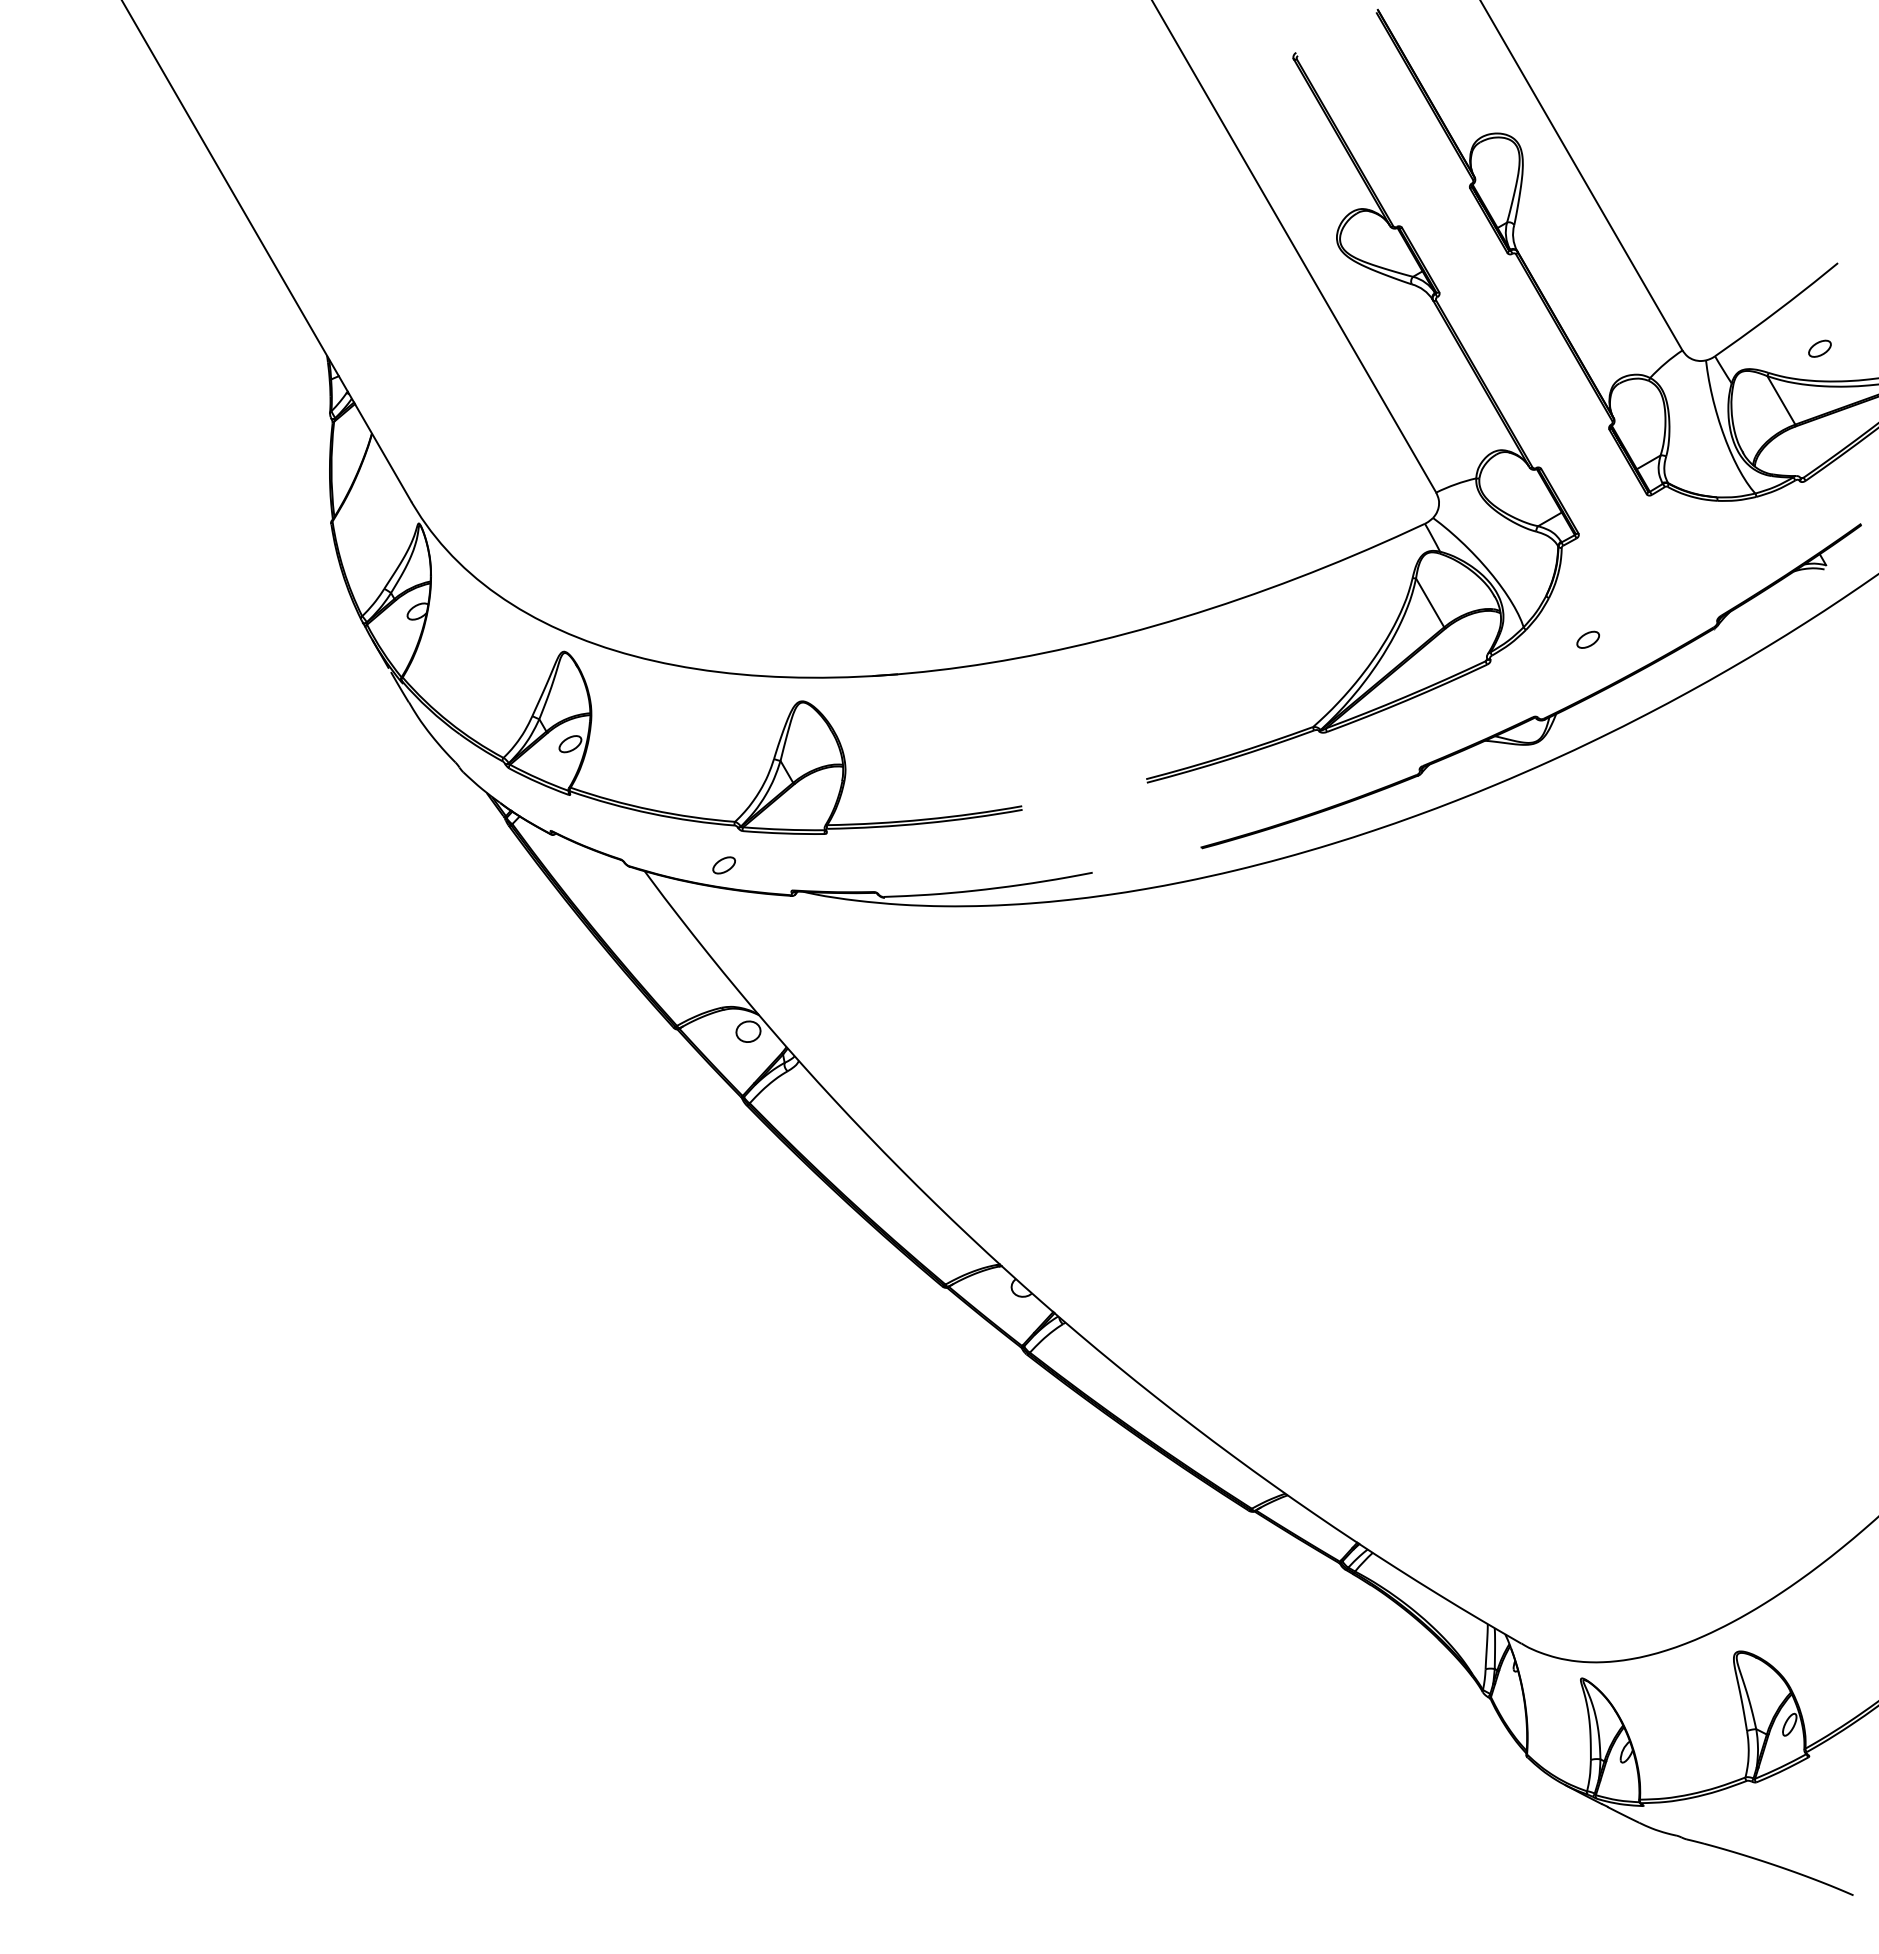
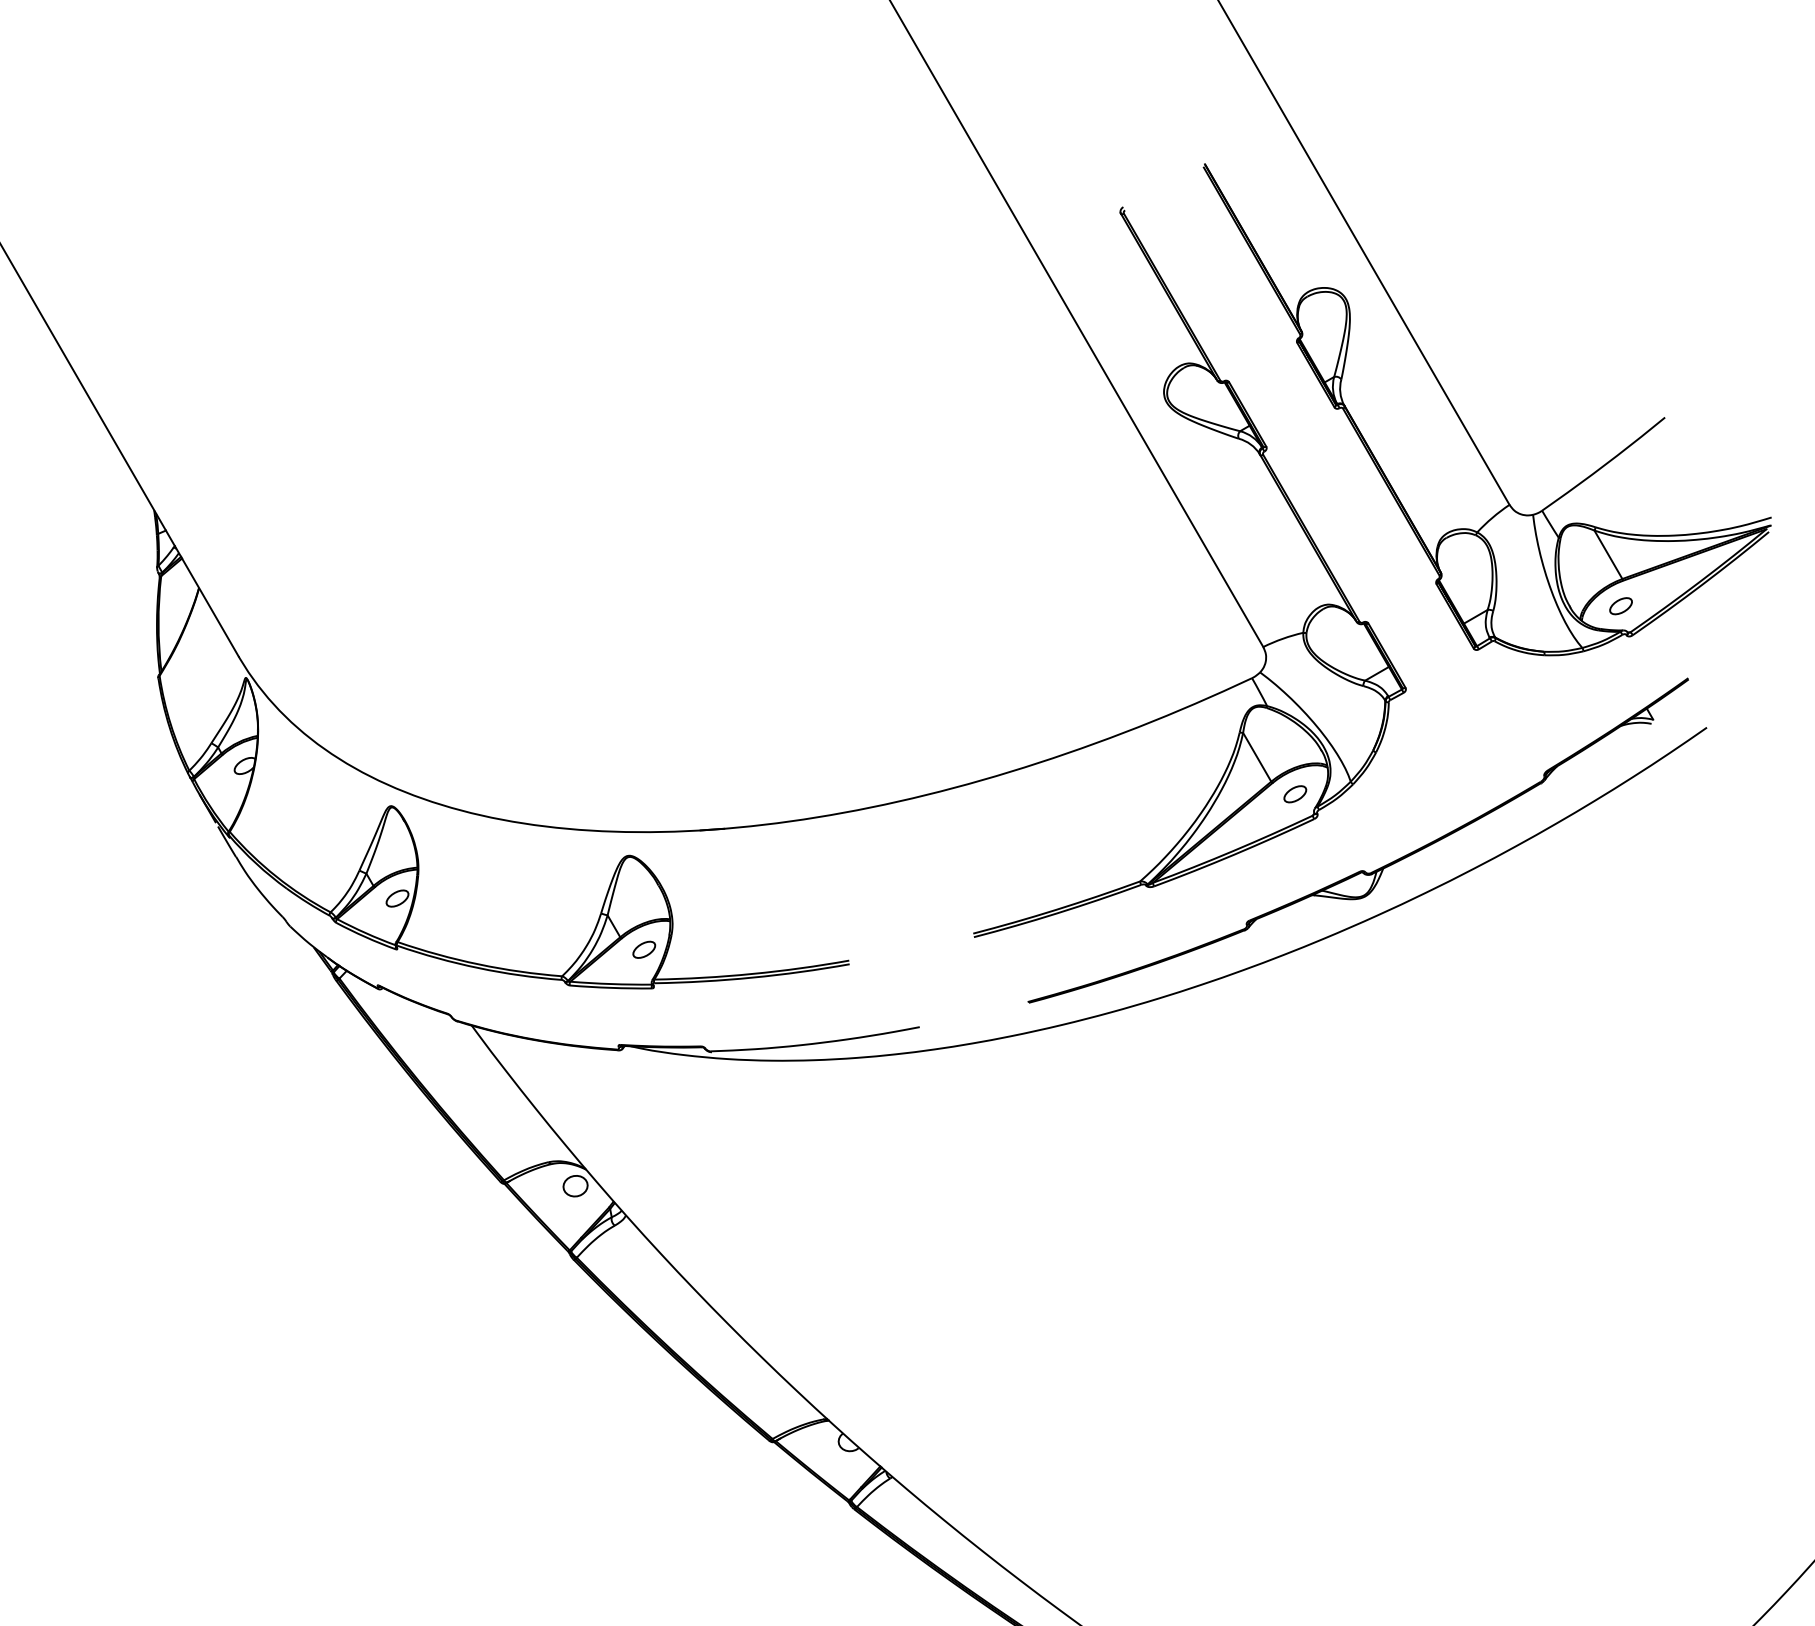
part: (1819, 348) -> (1620, 605), moved
part: (1588, 639) -> (1295, 793), moved
part: (723, 865) -> (643, 949), moved

